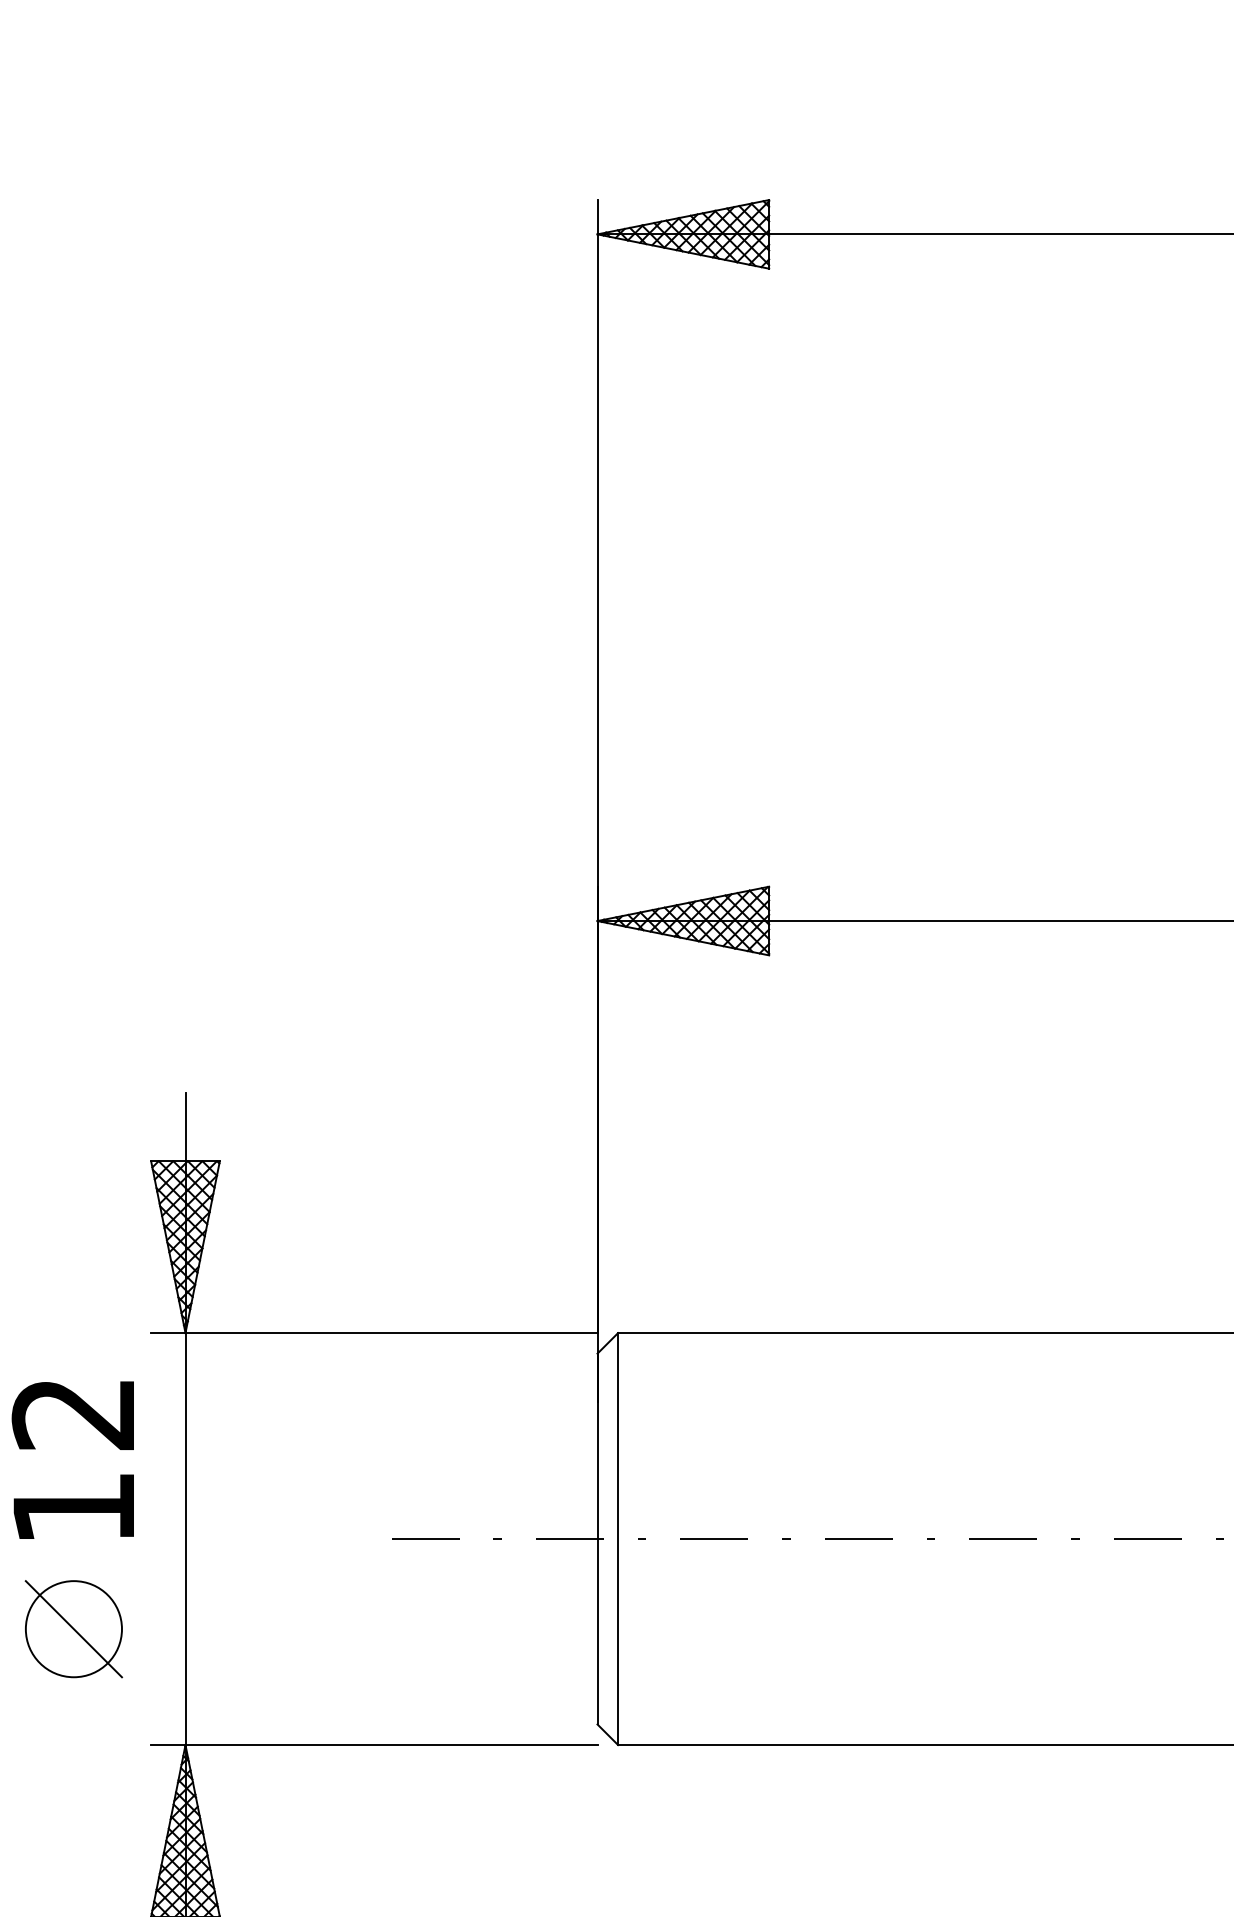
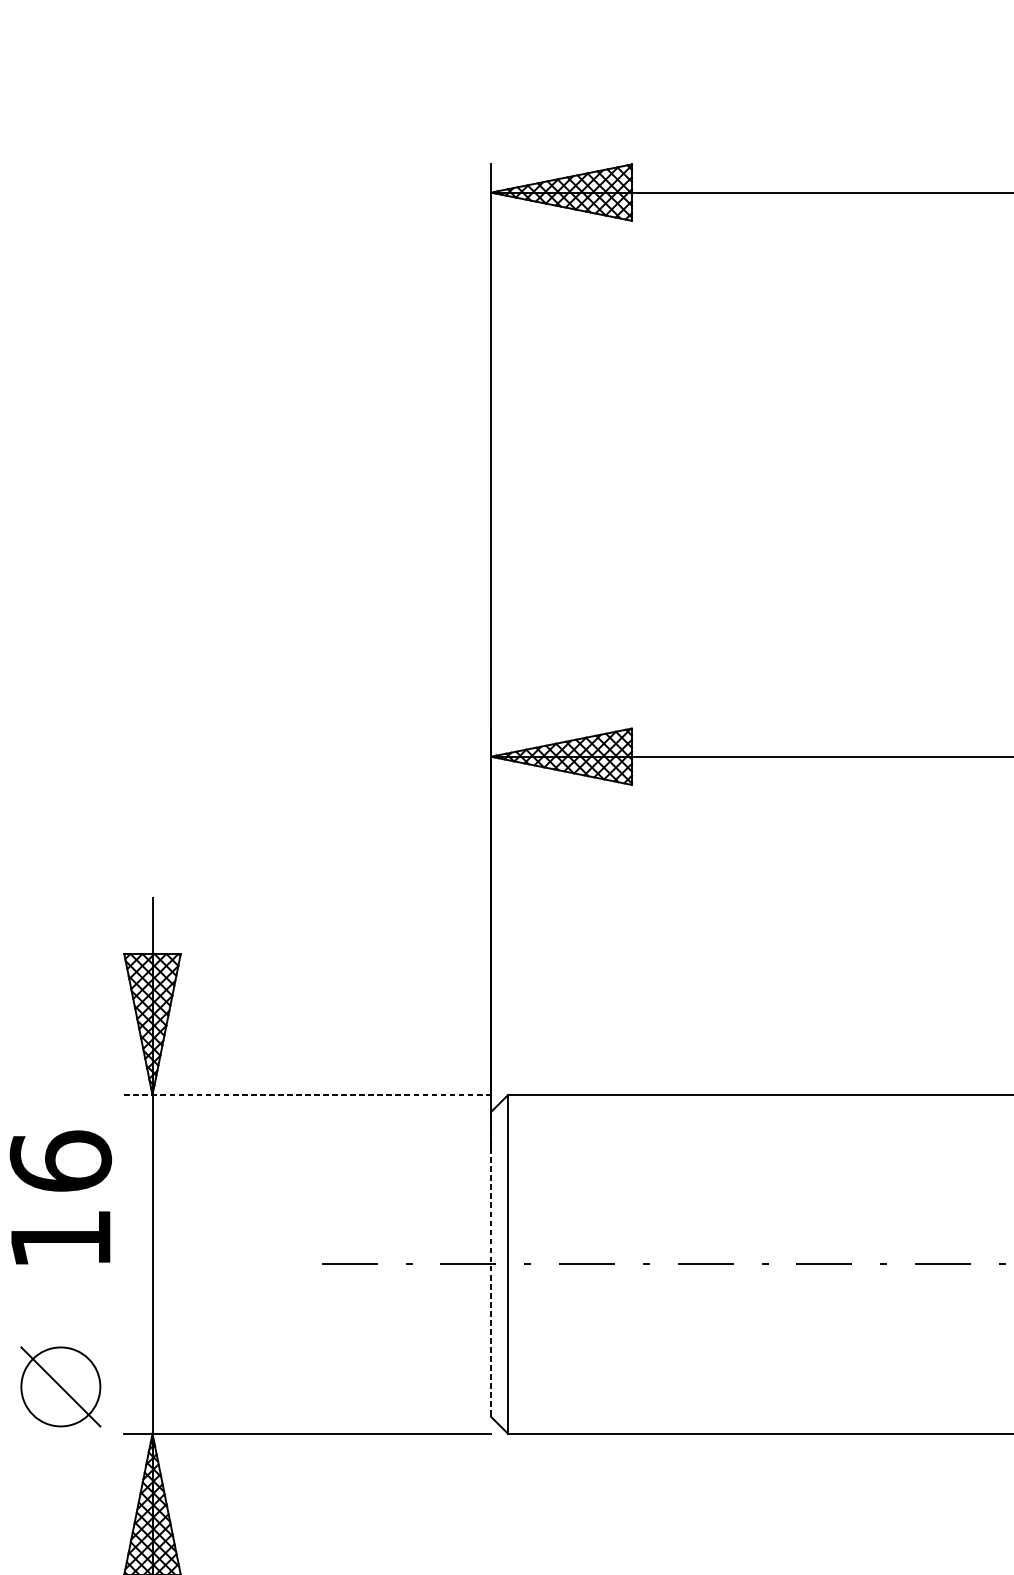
line: (374, 1333) -> (307, 1095), solid -> dashed
text: (73, 1412) -> (60, 1160), 12 -> 16
line: (597, 1539) -> (490, 1264), solid -> dashed
part: (73, 1629) -> (60, 1387), moved

